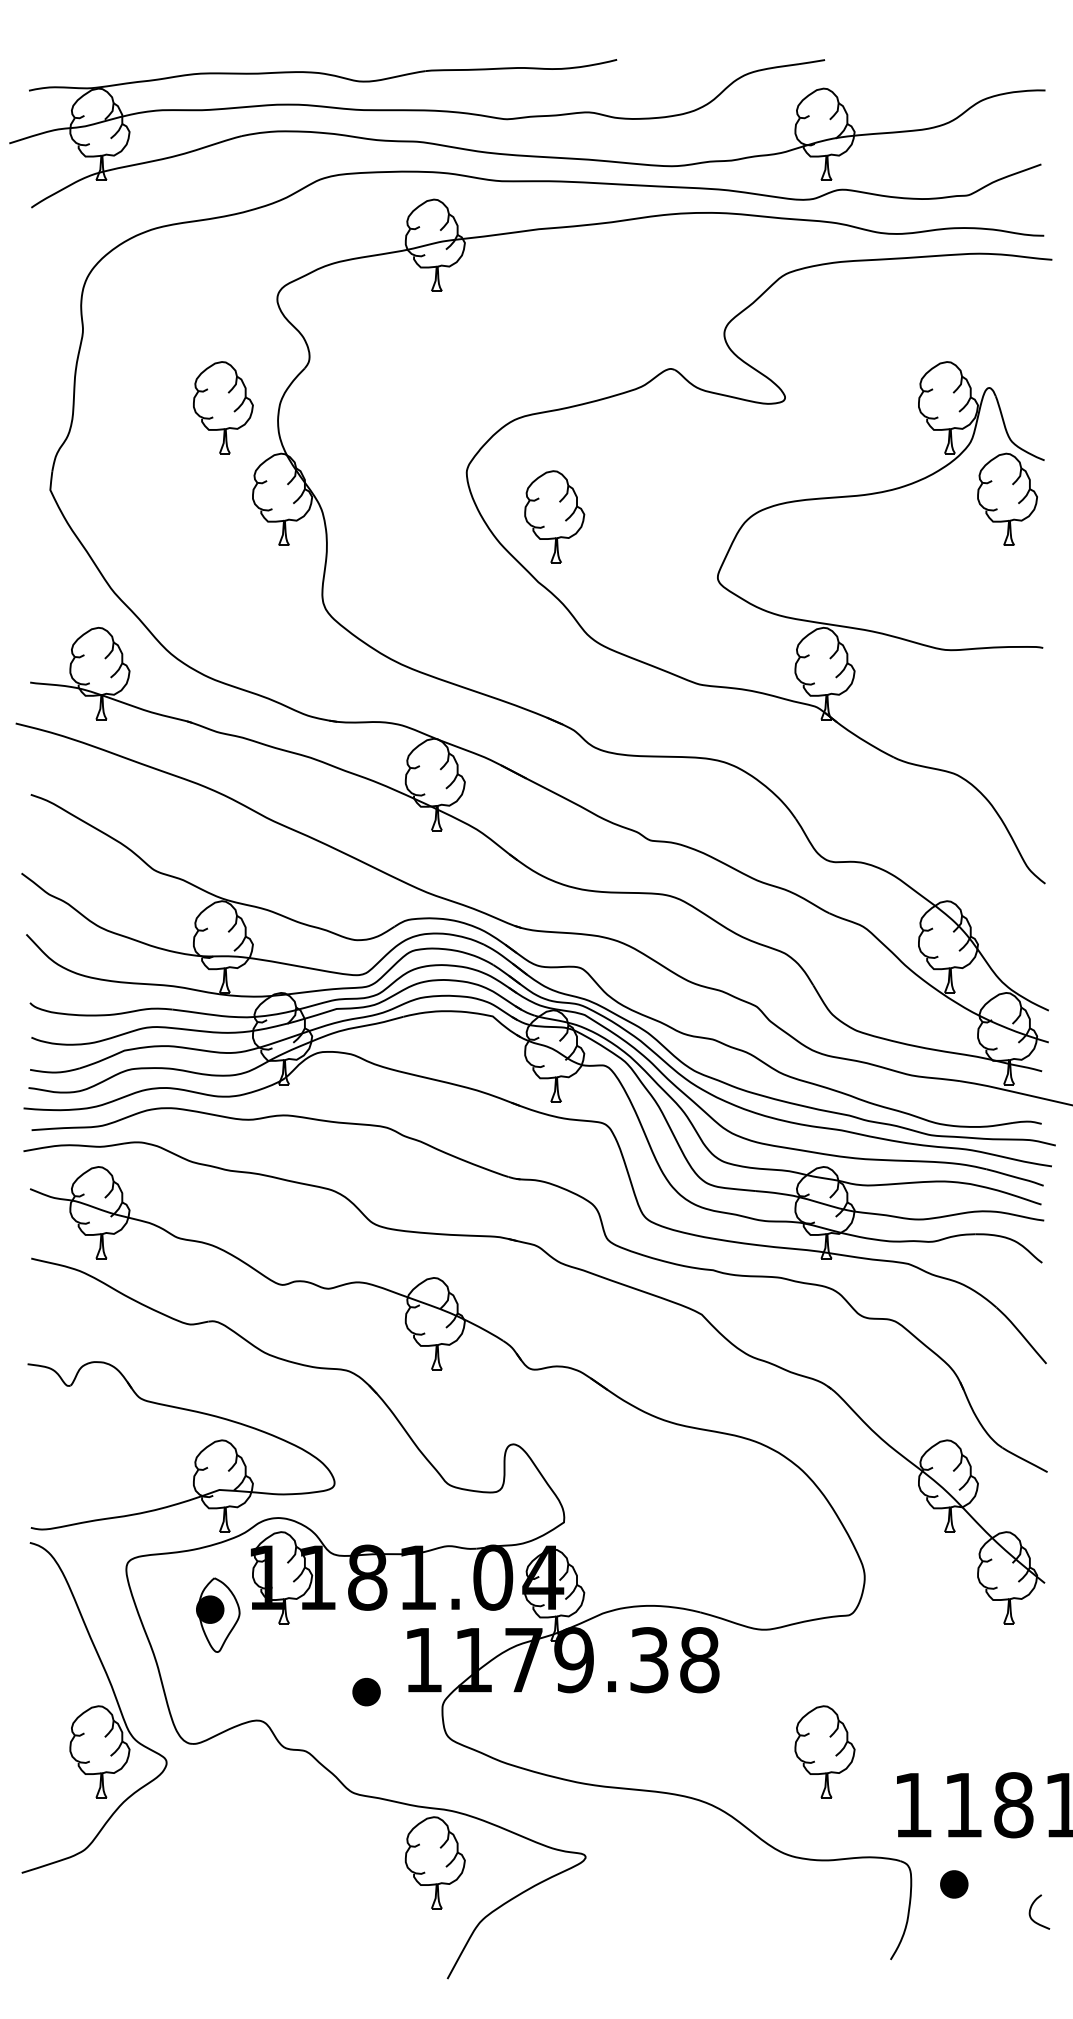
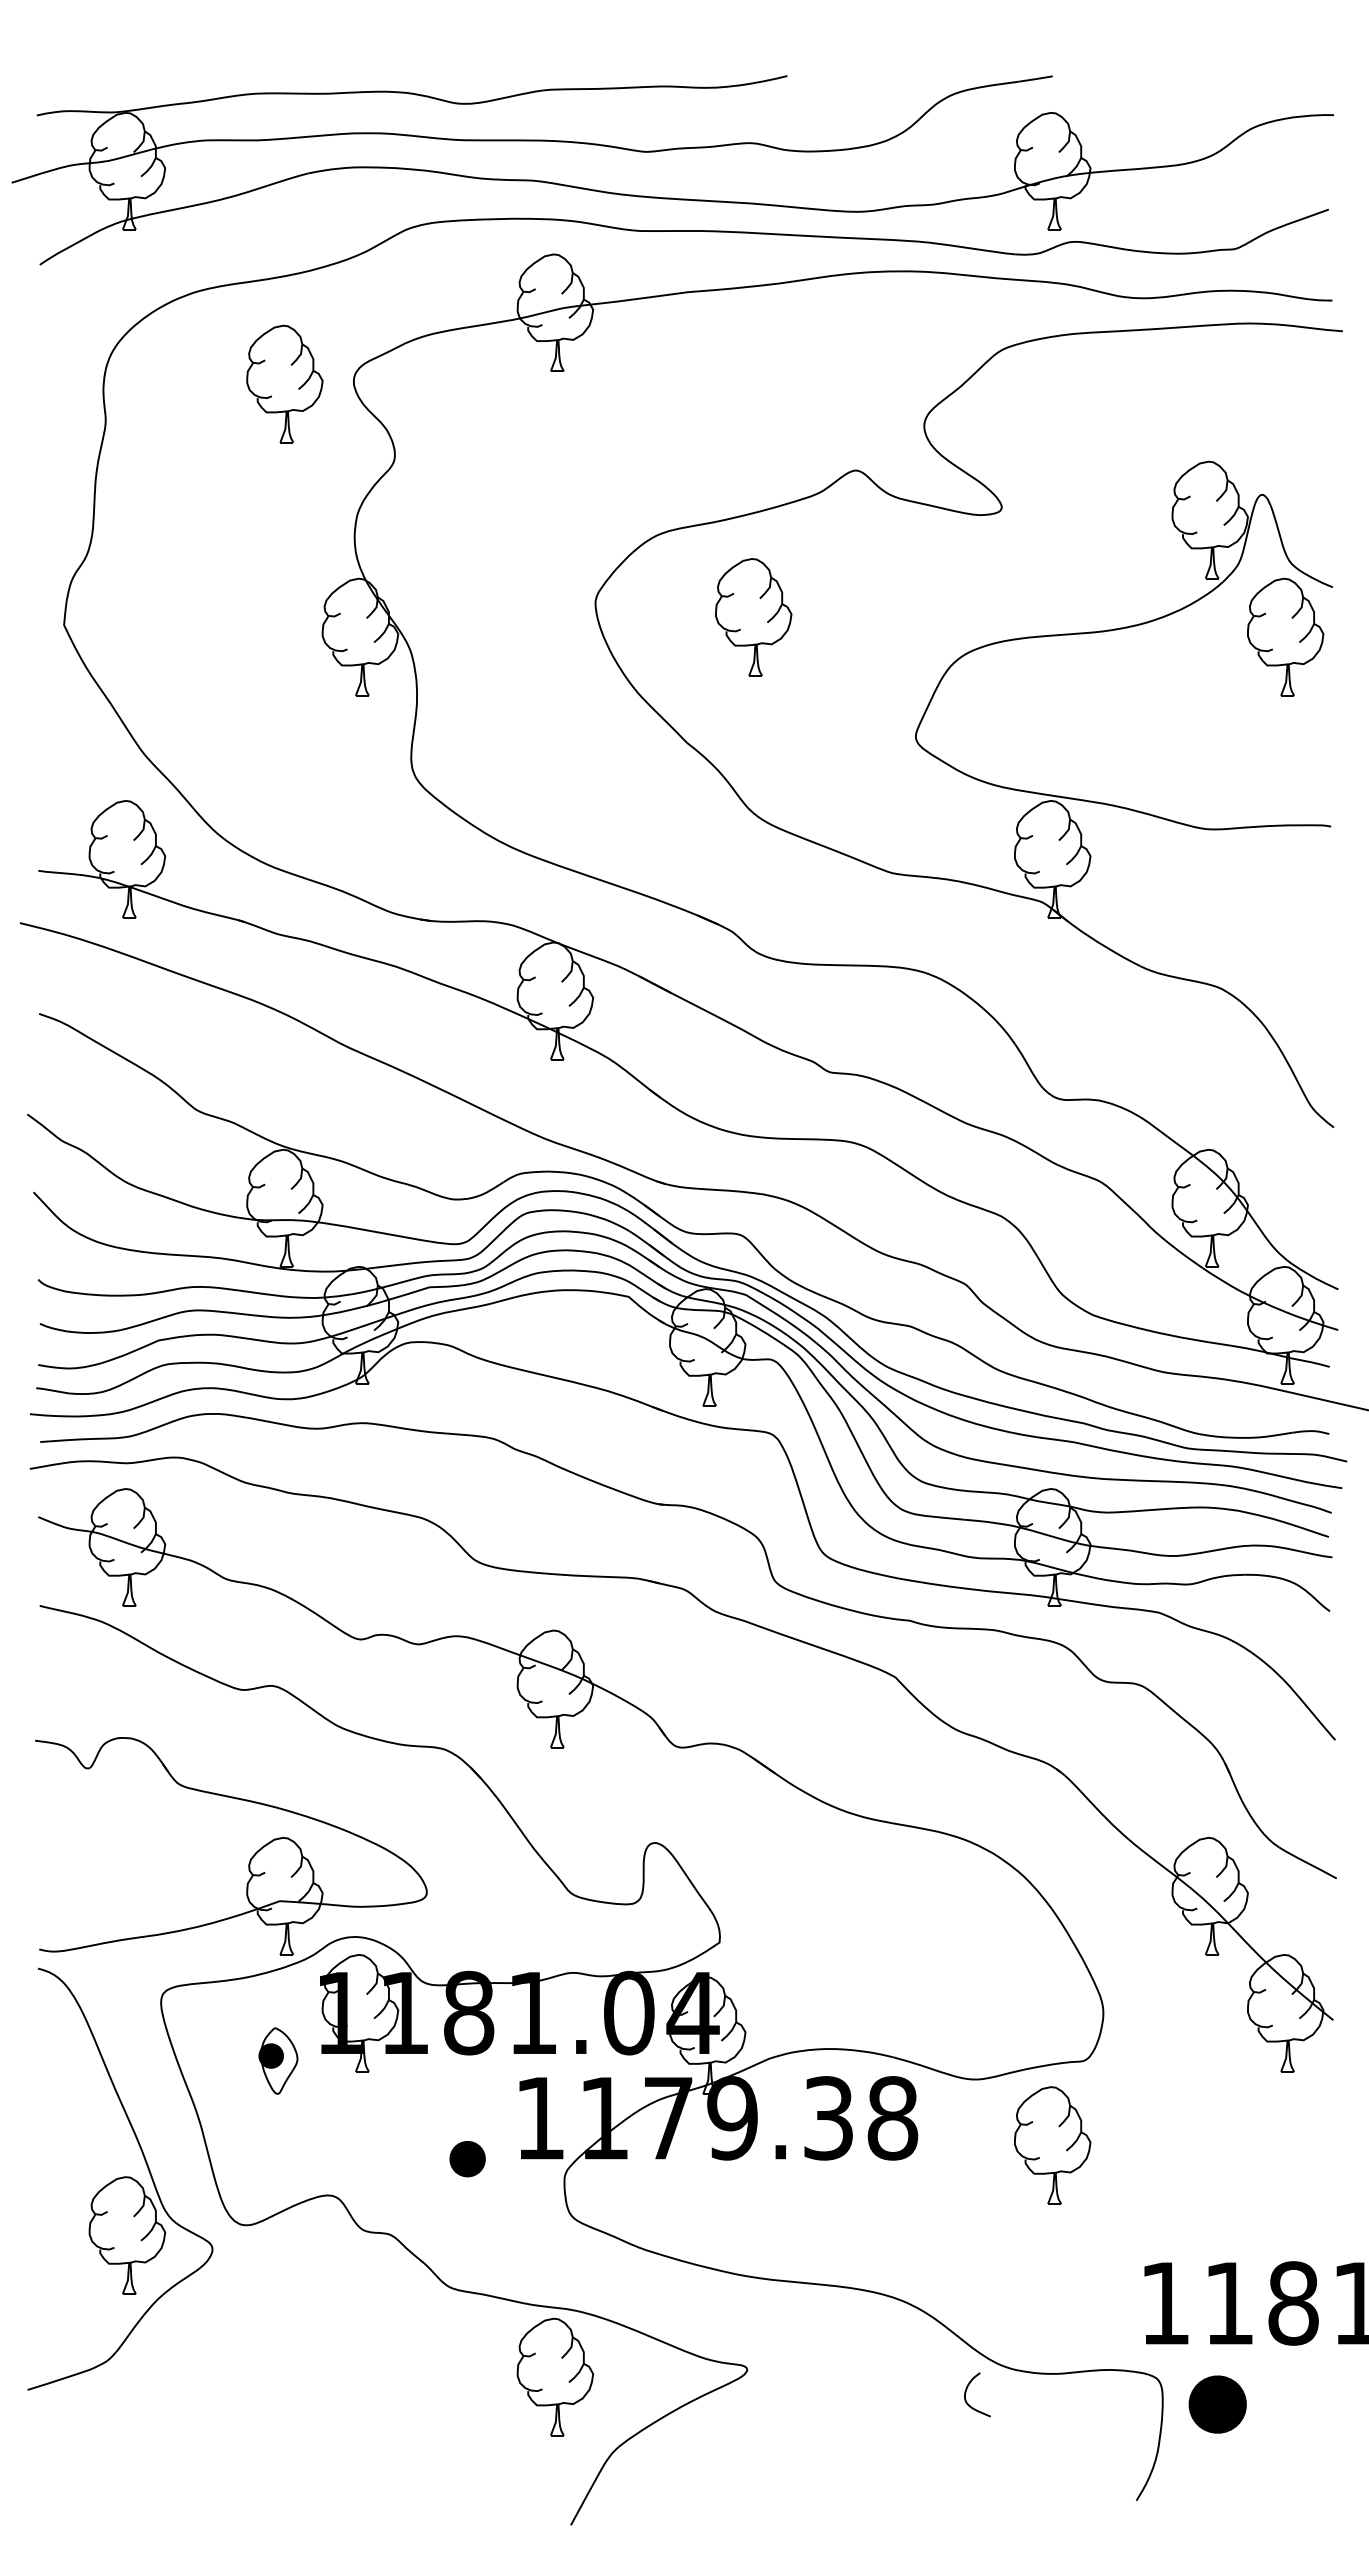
part: (223, 407) -> (284, 383), moved
part: (554, 517) -> (753, 617), moved
part: (218, 1614) -> (278, 2060), size x0.7
part: (824, 1751) -> (1052, 2145), moved
part: (954, 1884) -> (1217, 2404), size x1.6
curve: (1030, 1911) -> (966, 2393), moved

